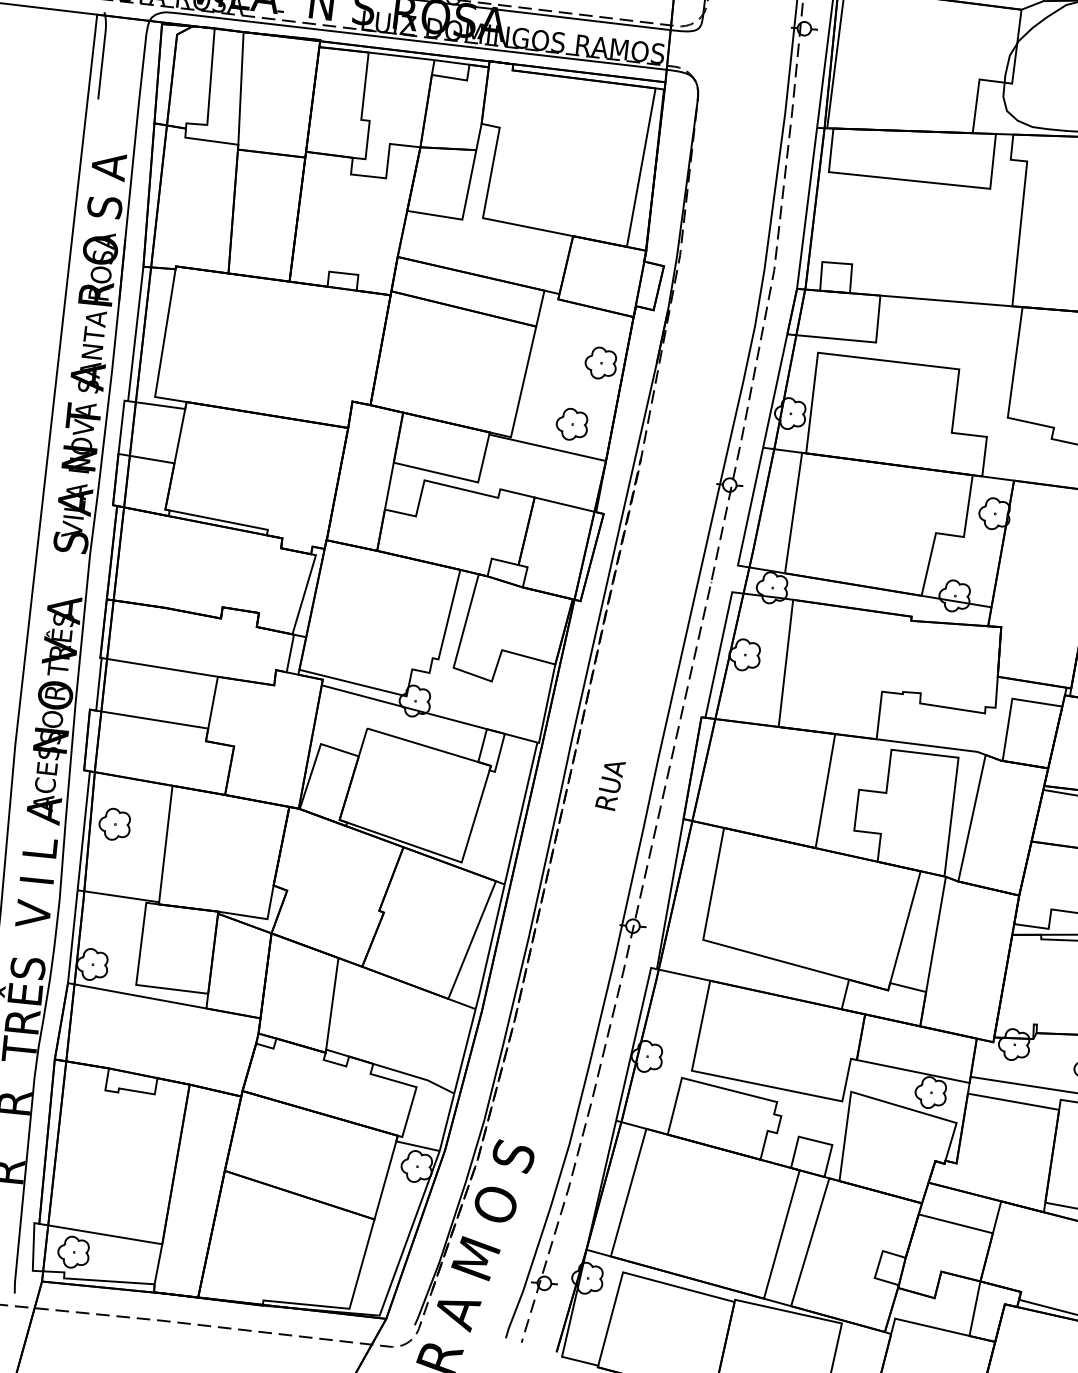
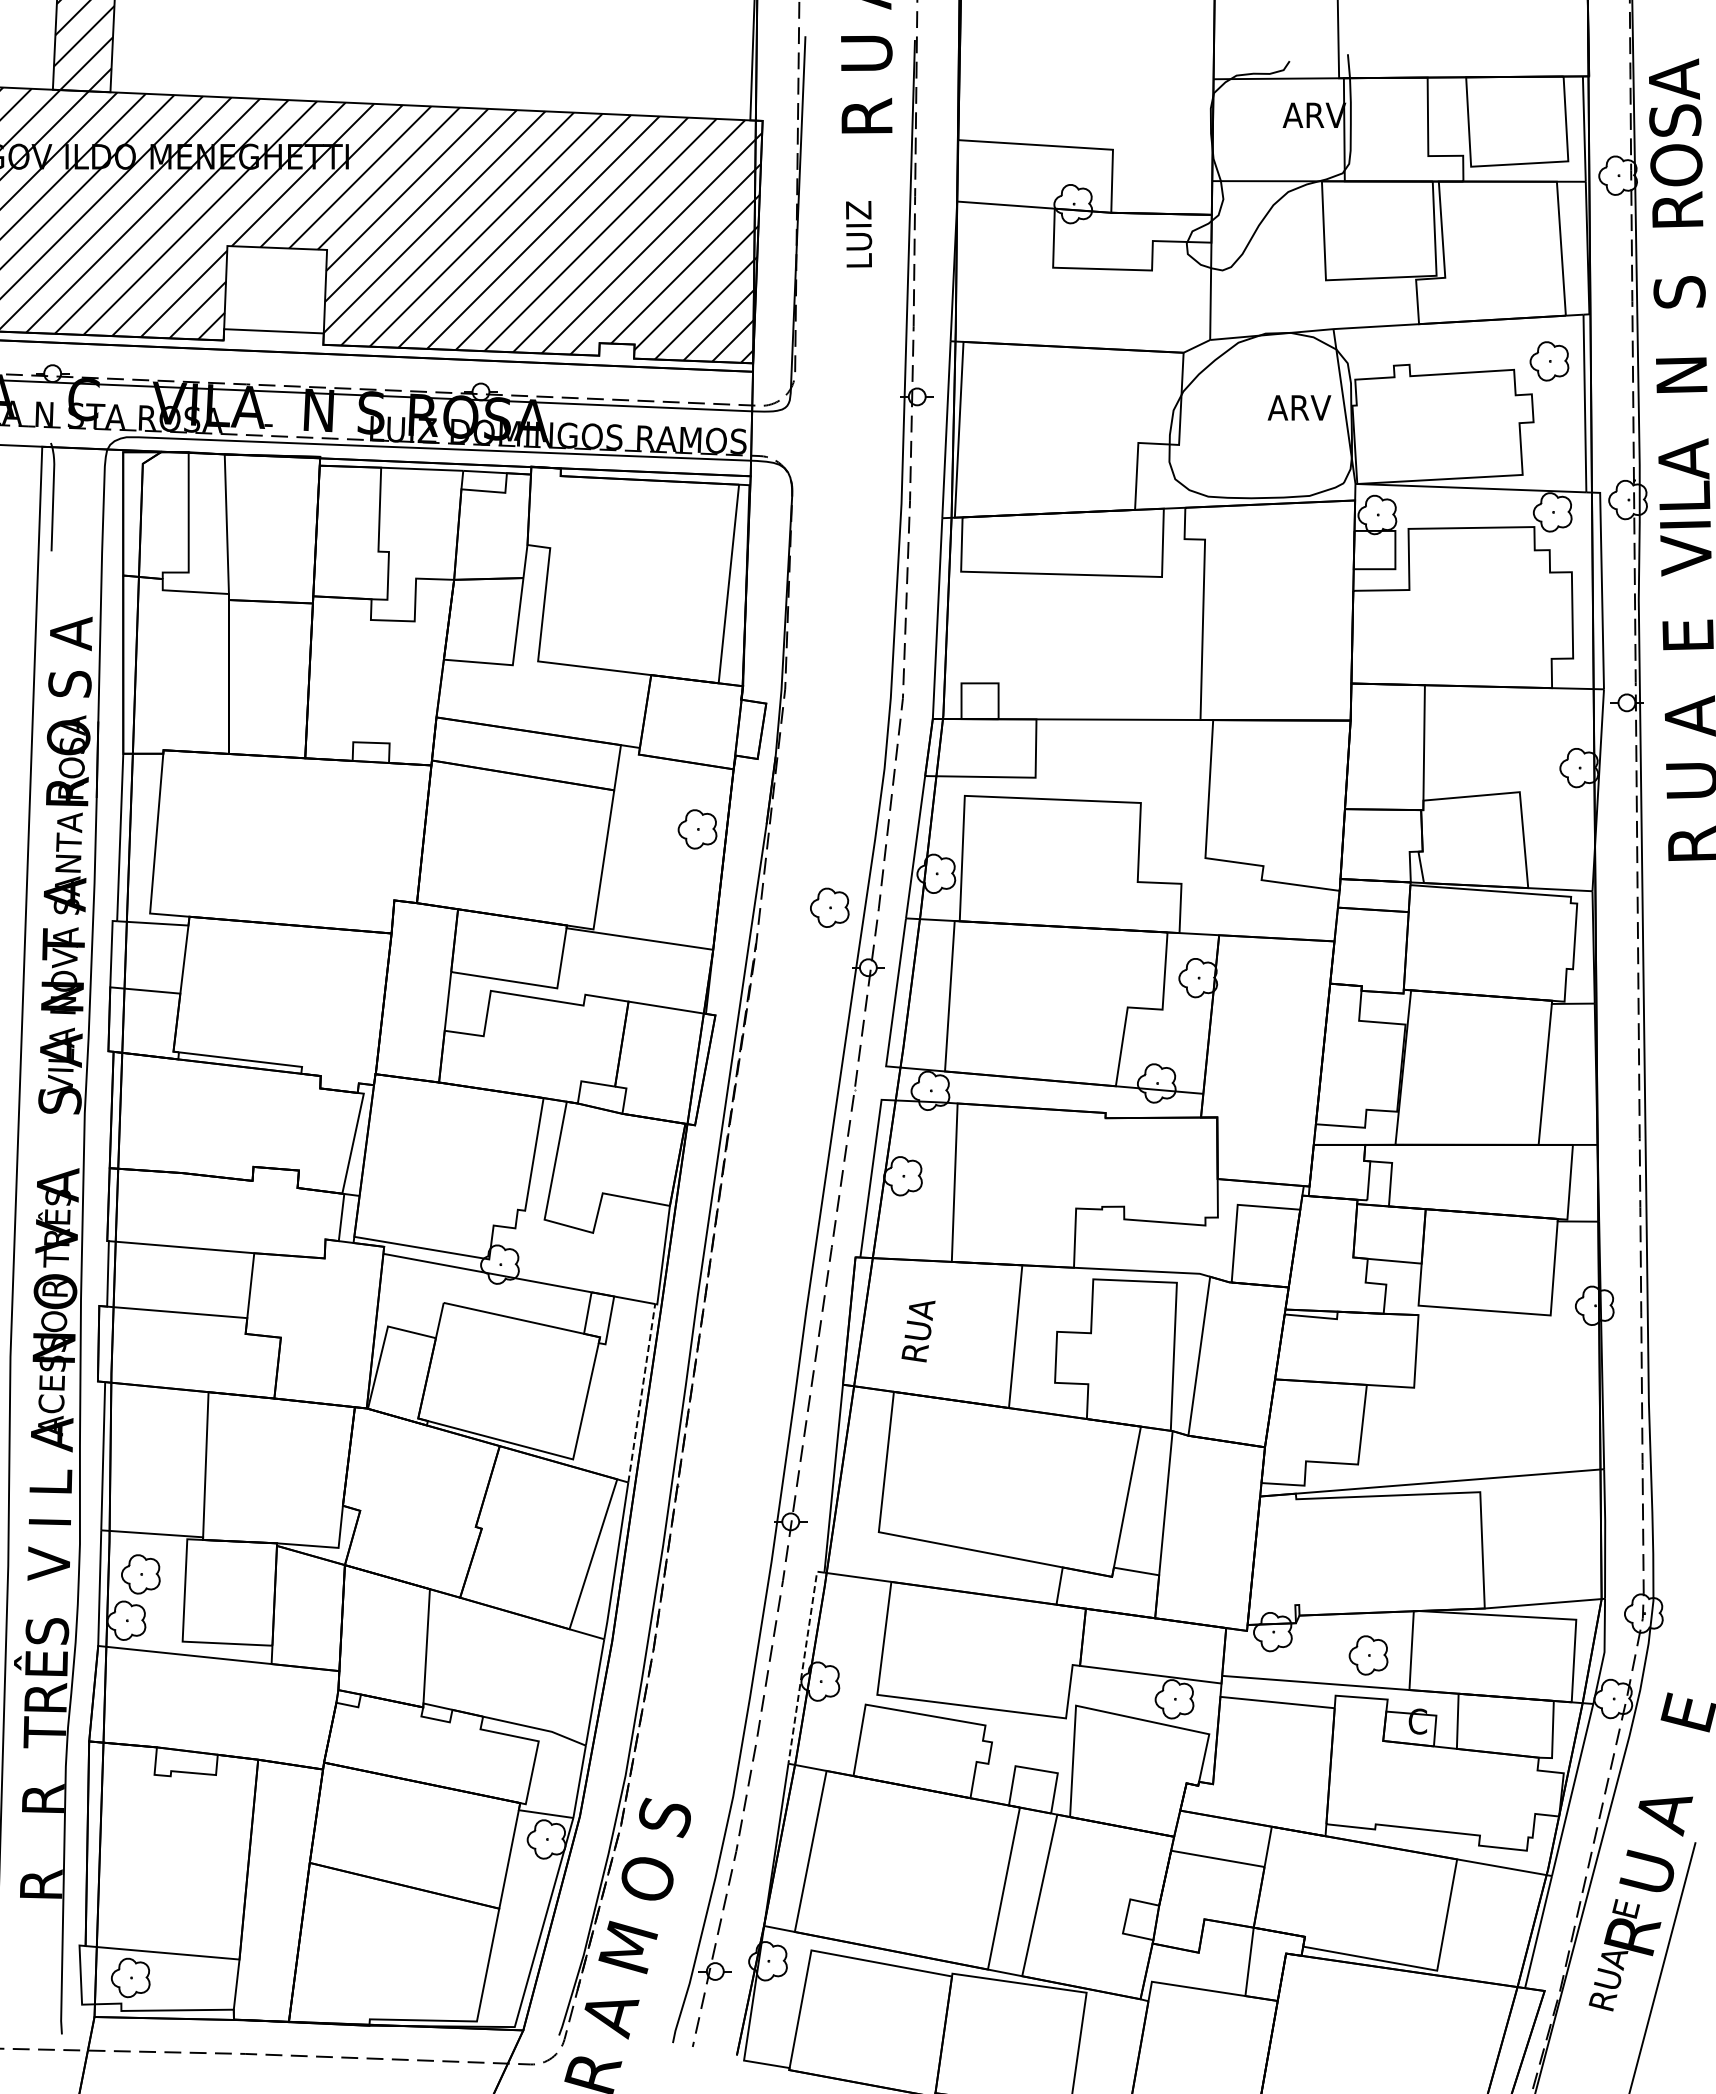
part: (571, 424) -> (829, 907), moved
text: (610, 785) -> (918, 1331), moved
line: (520, 812) -> (641, 1392), solid -> dashed
part: (114, 824) -> (140, 1574), moved
line: (634, 1041) -> (803, 1664), solid -> dashed

